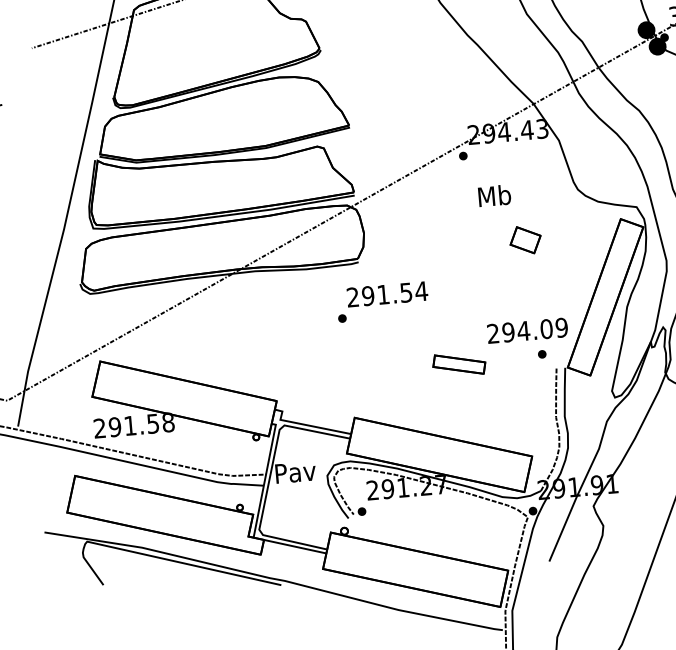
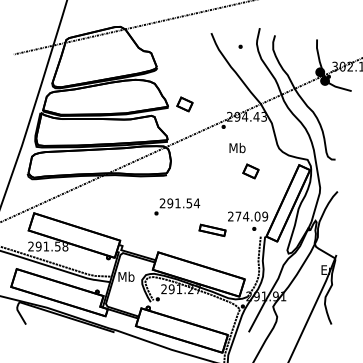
part: (381, 118) -> (184, 104), added
text: (383, 301) -> (177, 206), moved
text: (508, 332) -> (238, 216), 294.09 -> 274.09
text: (295, 471) -> (126, 276), Pav -> Mb

